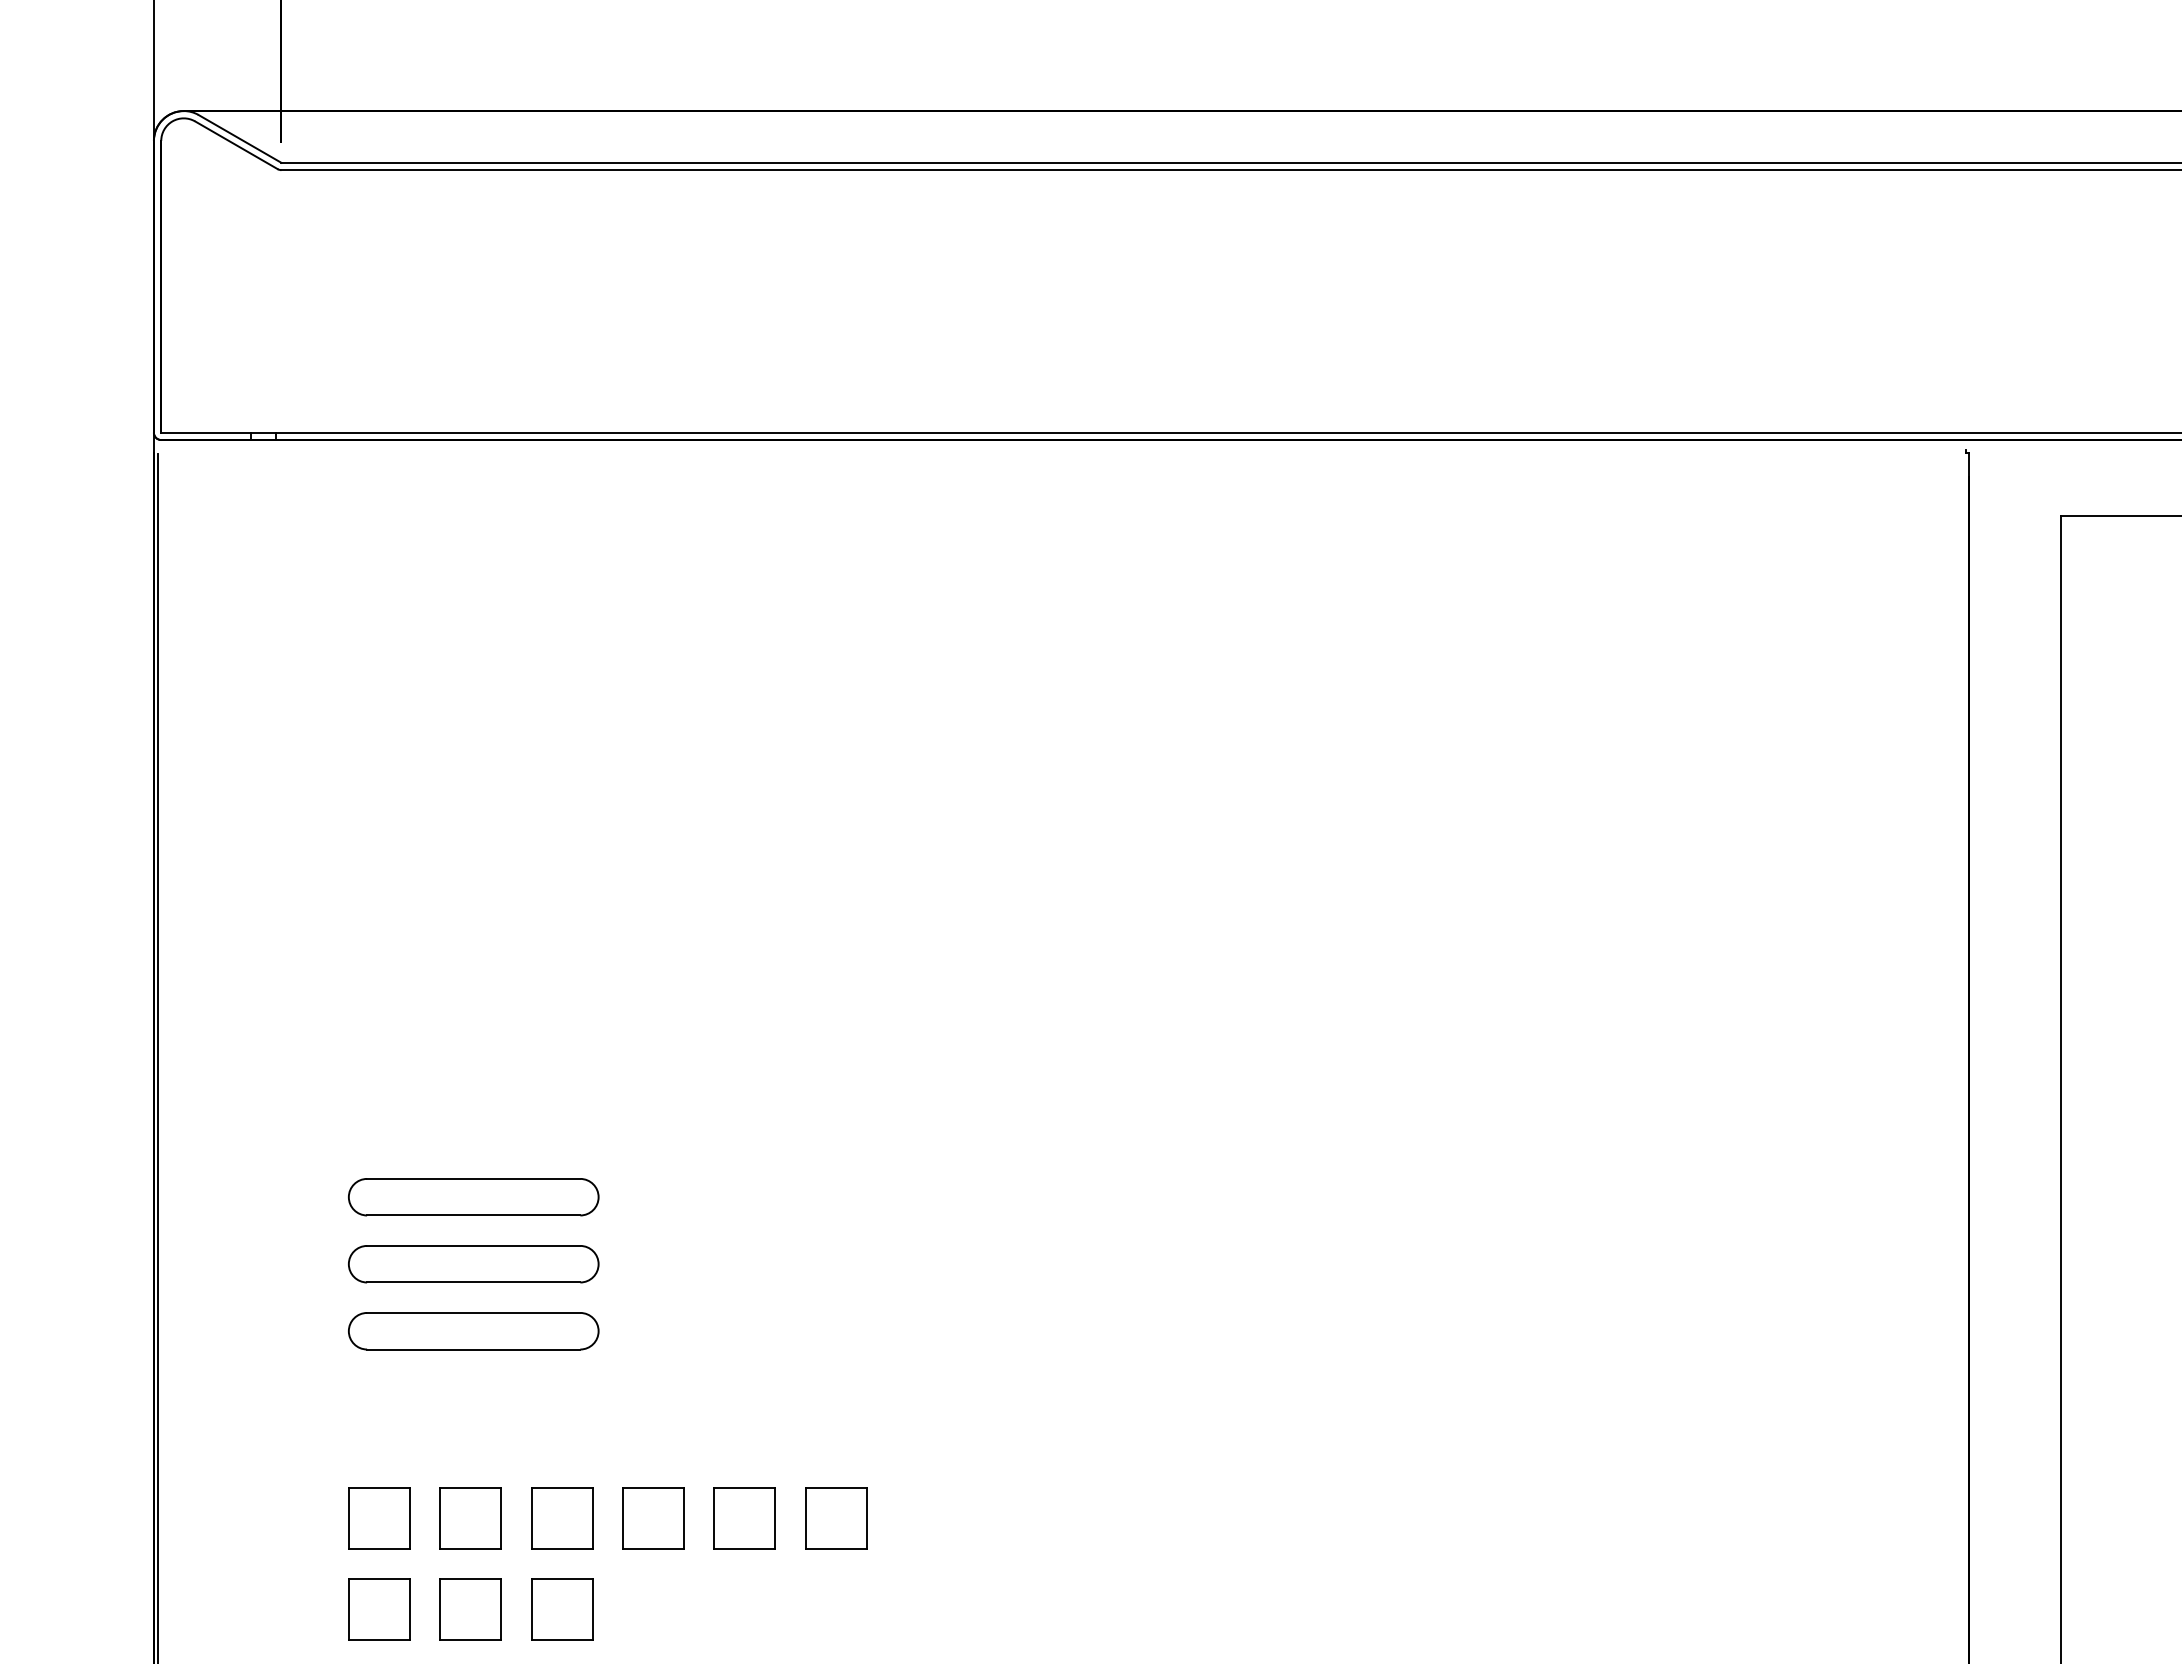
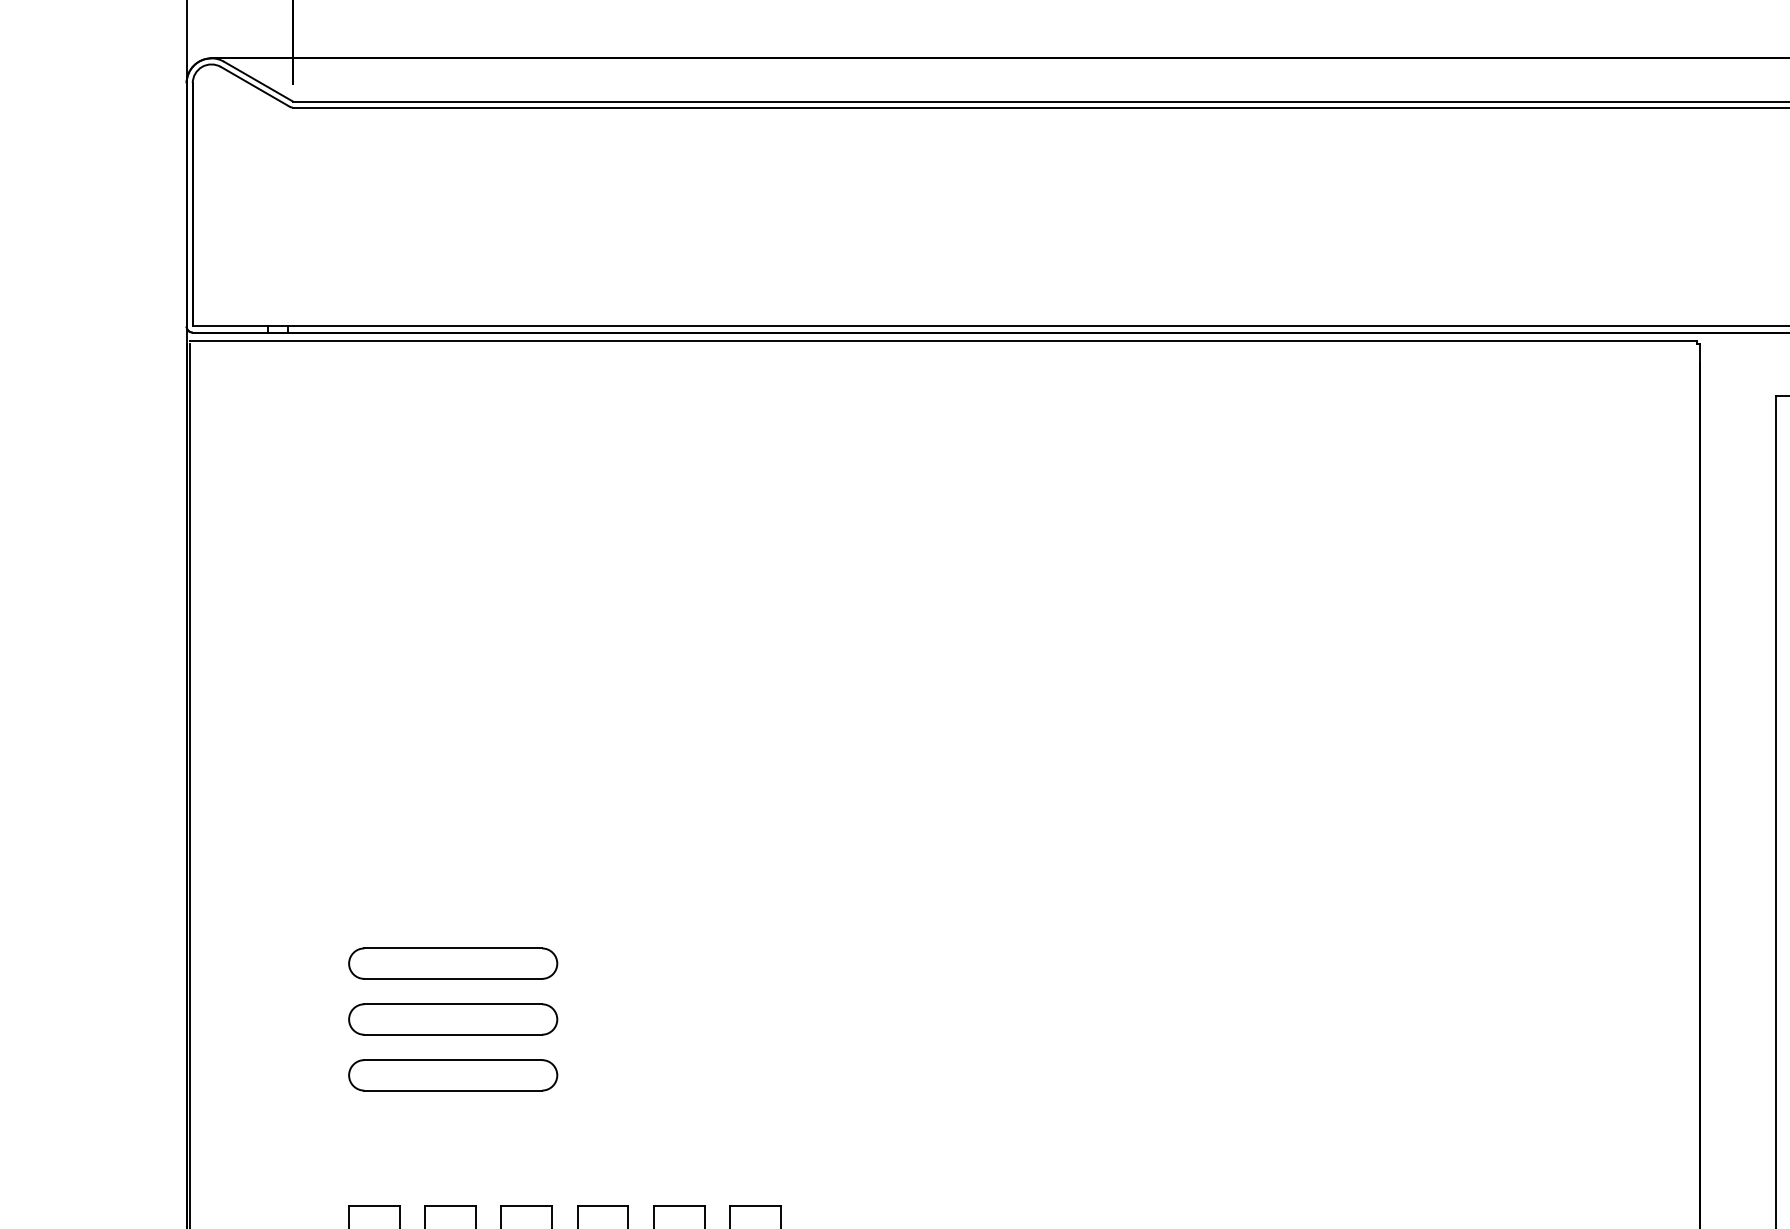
line: (1061, 449) -> (943, 340), added

